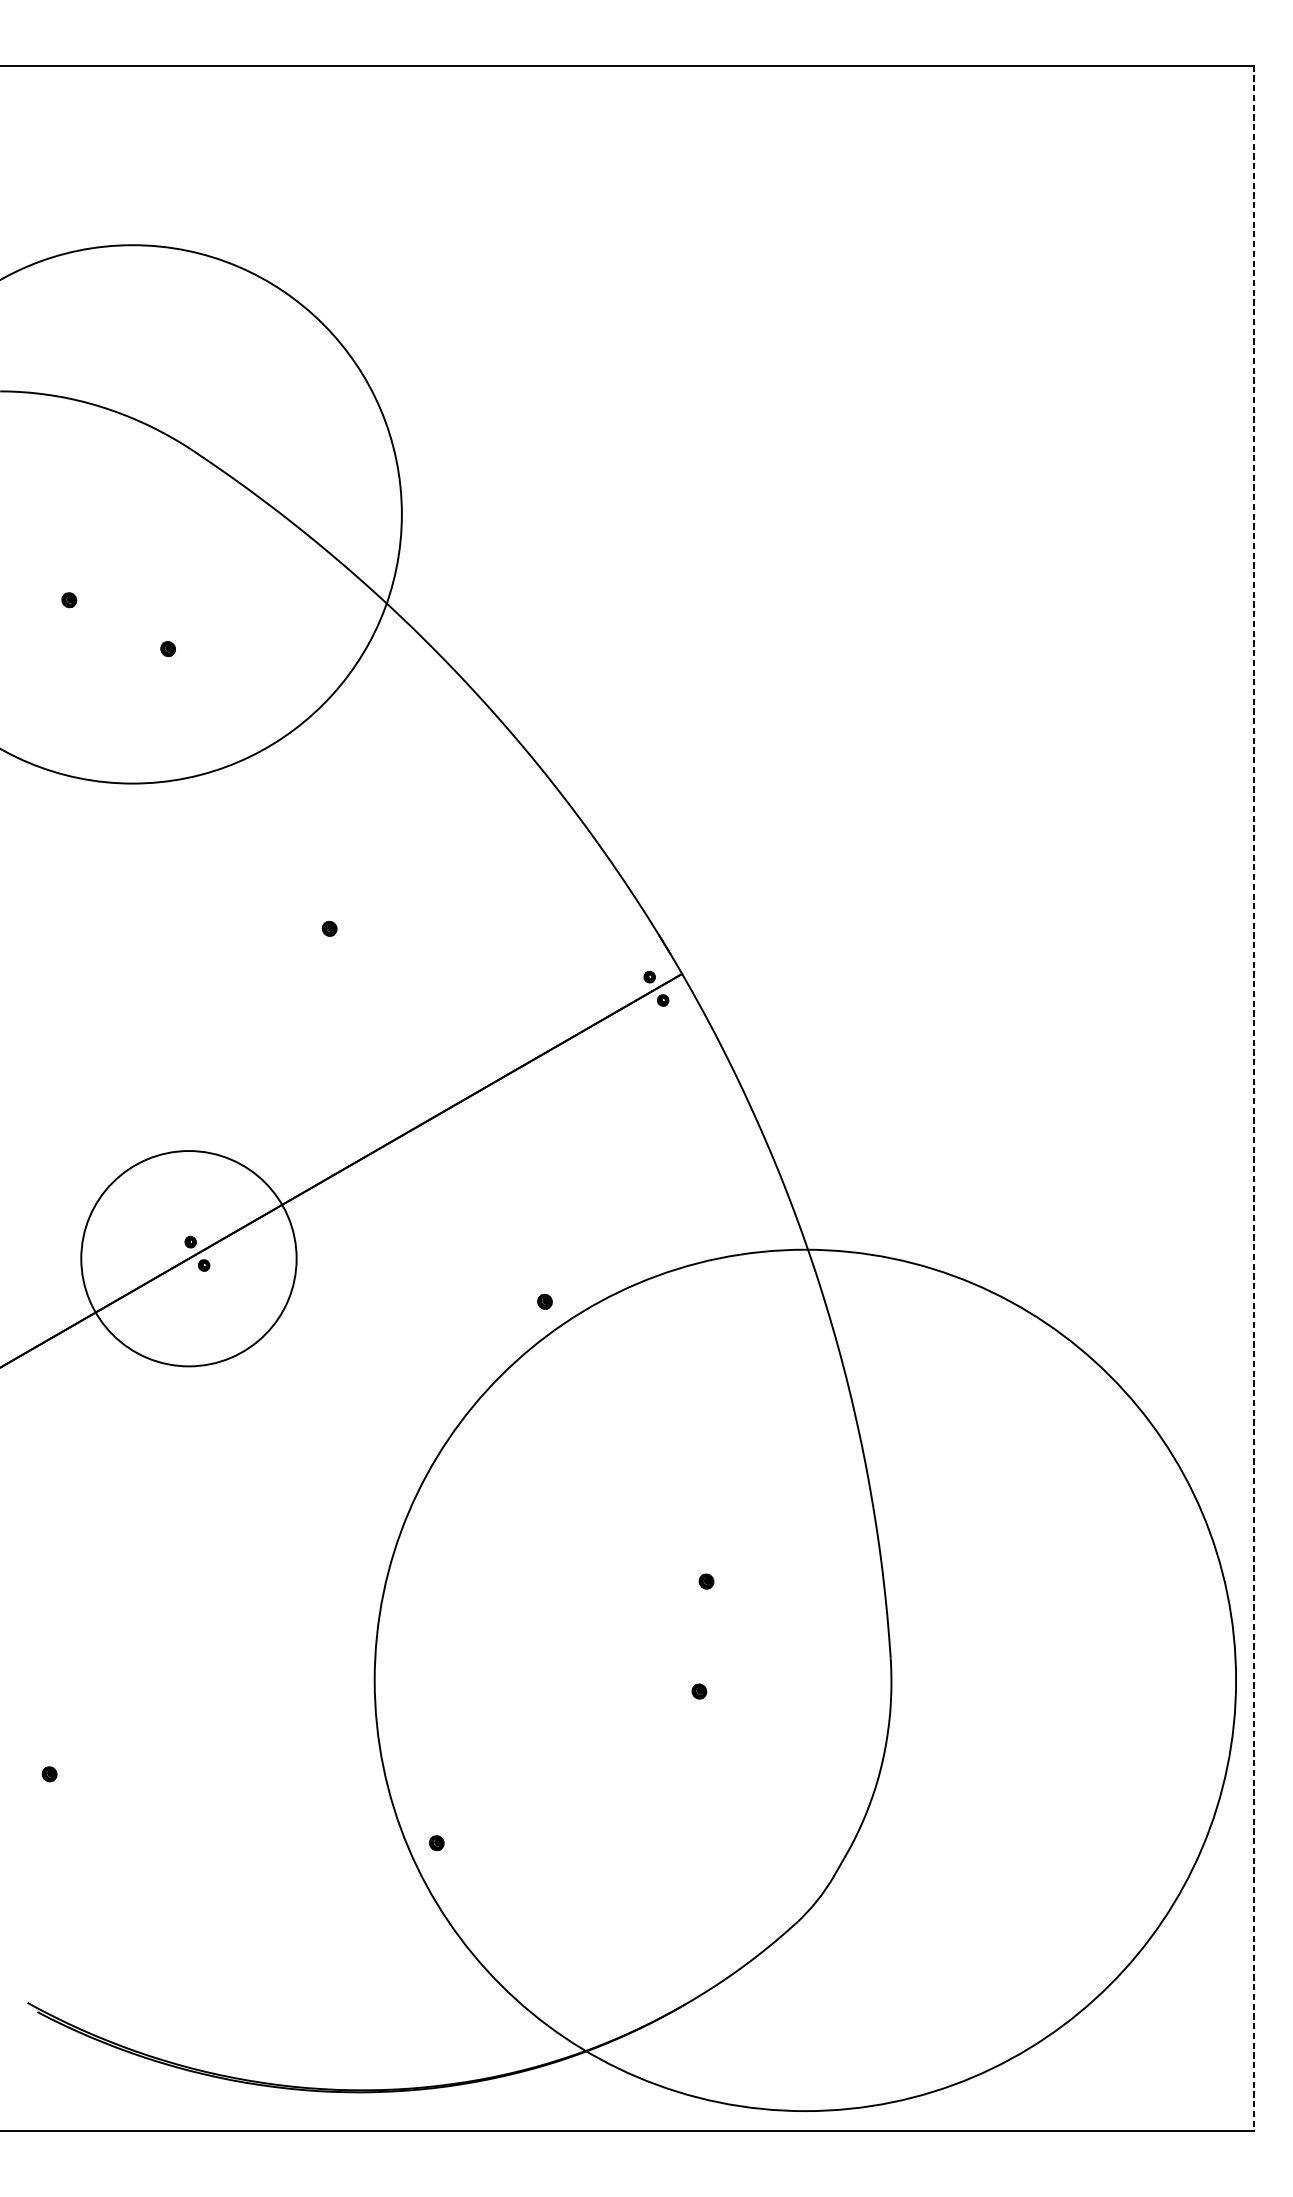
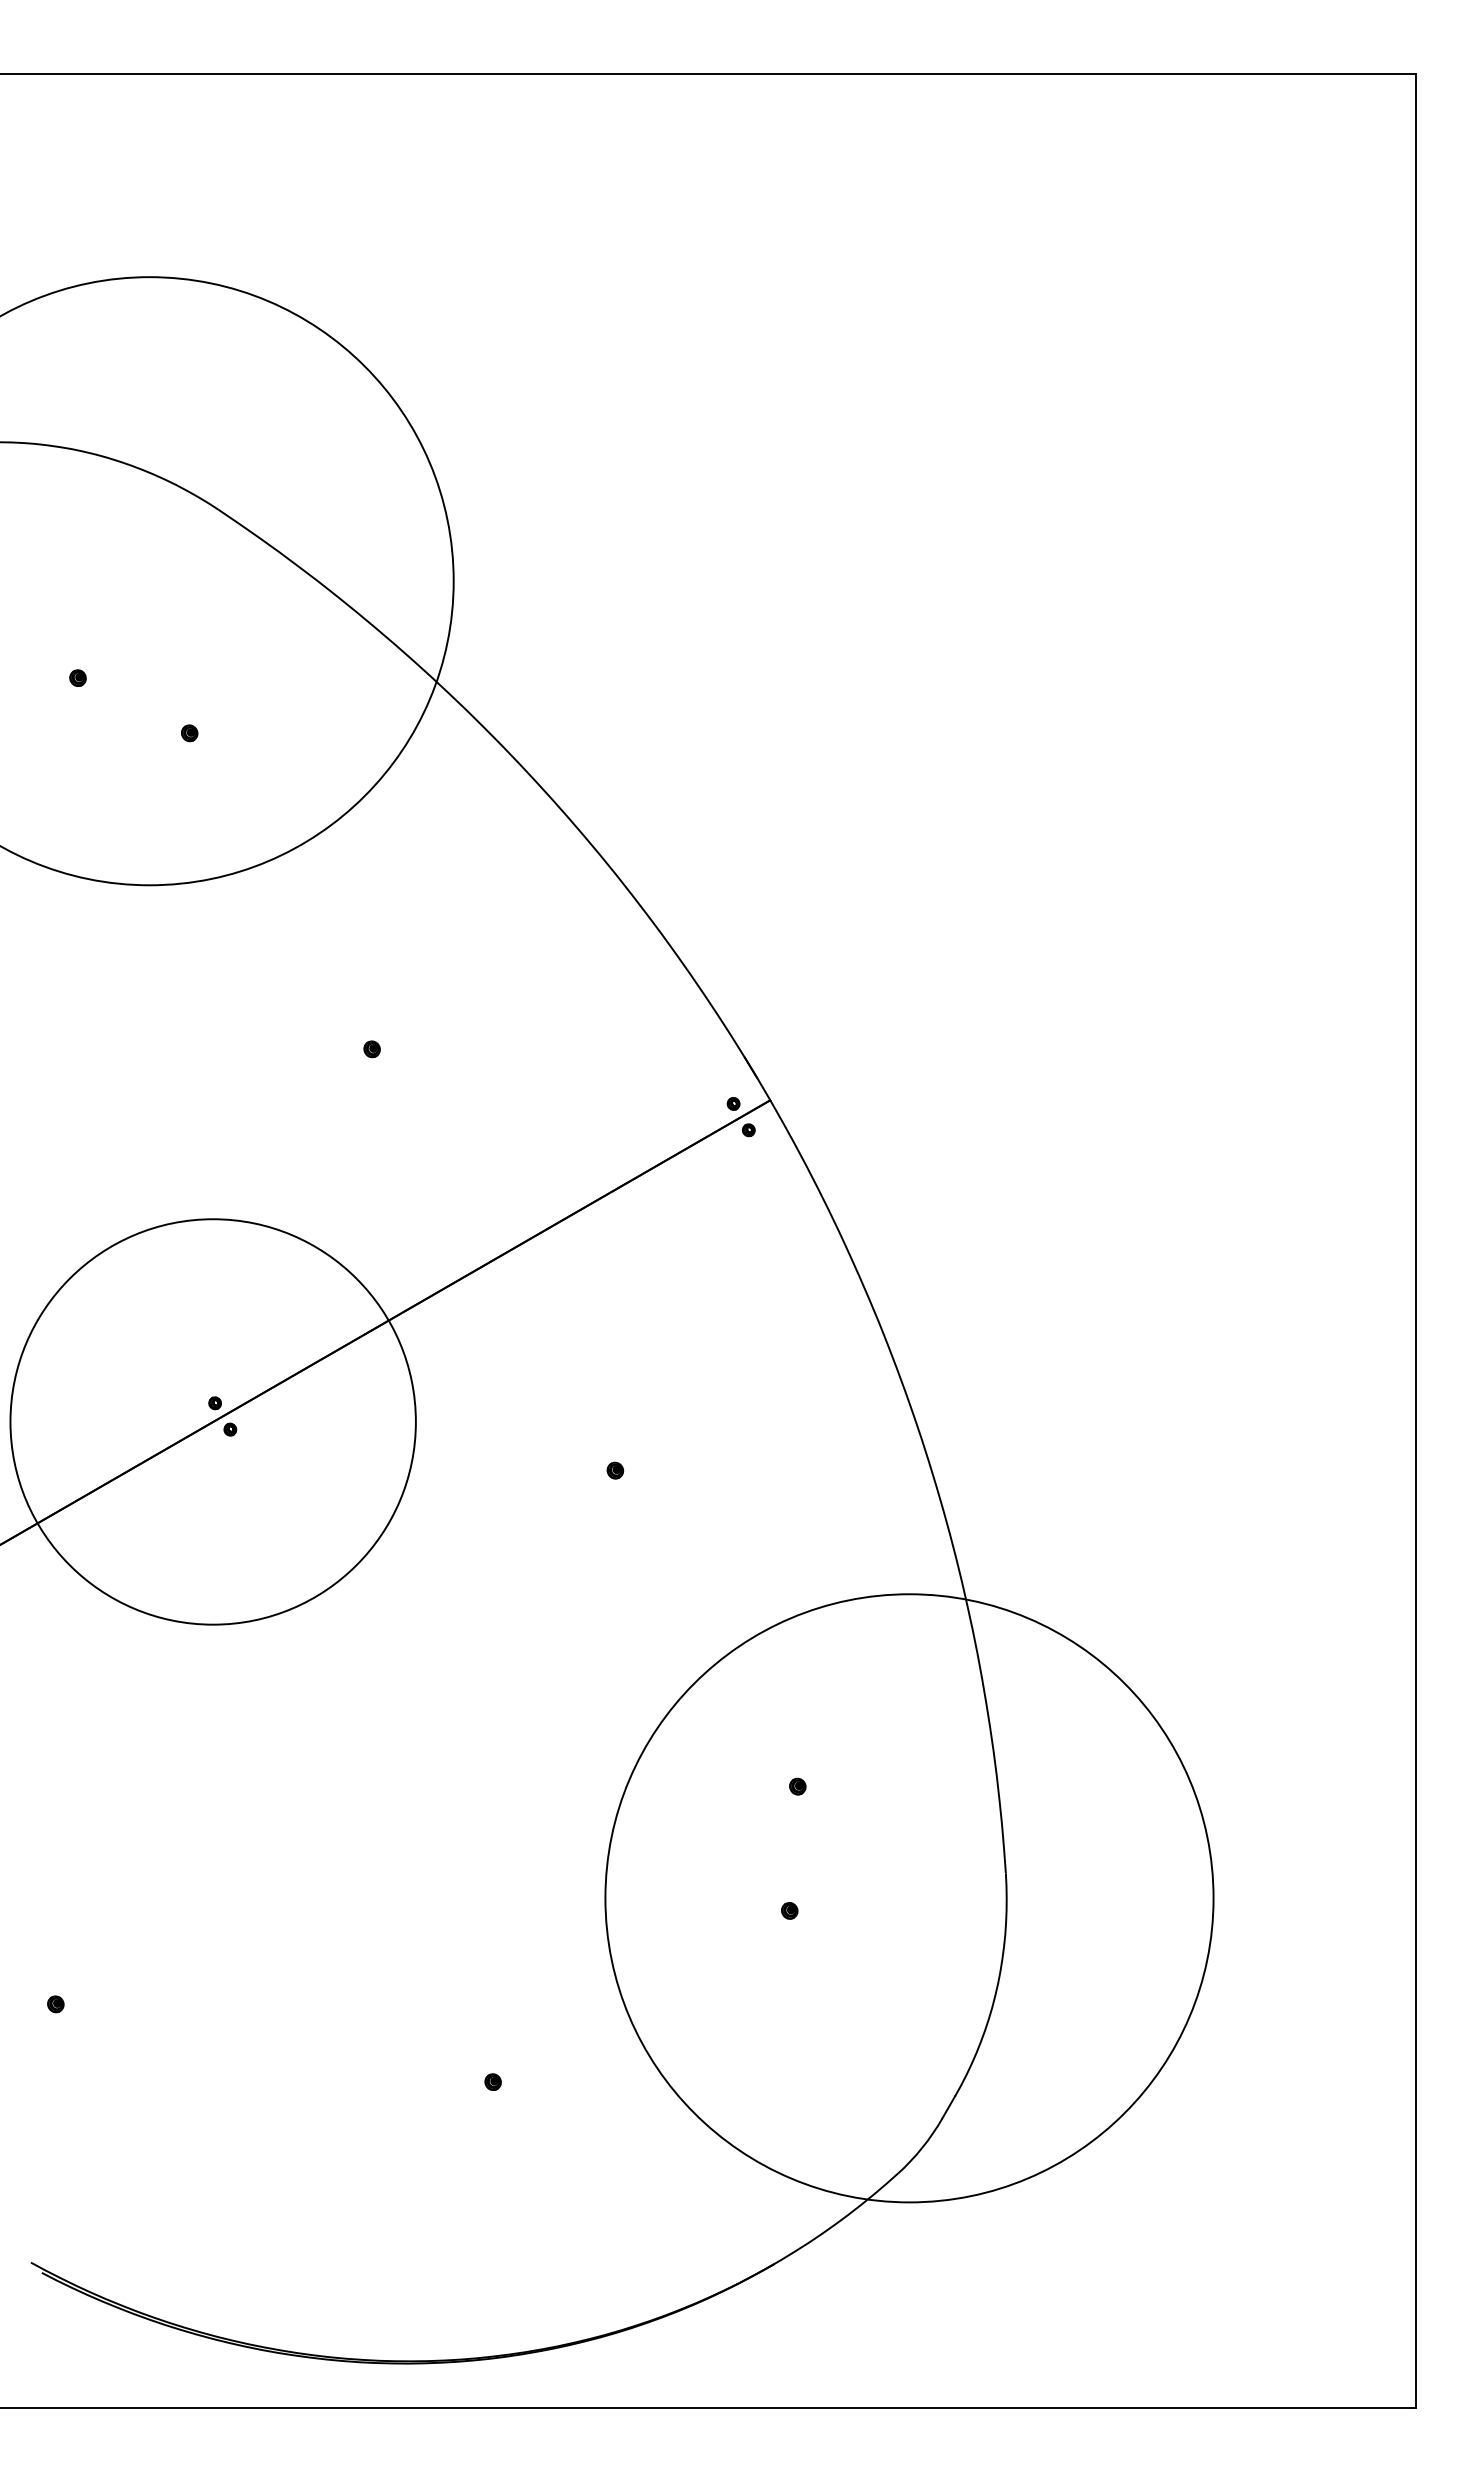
line: (1254, 1098) -> (1416, 1240), dashed -> solid
circle: (188, 1258) -> (212, 1421), size x1.67
circle: (805, 1680) -> (909, 1898), size x0.62

